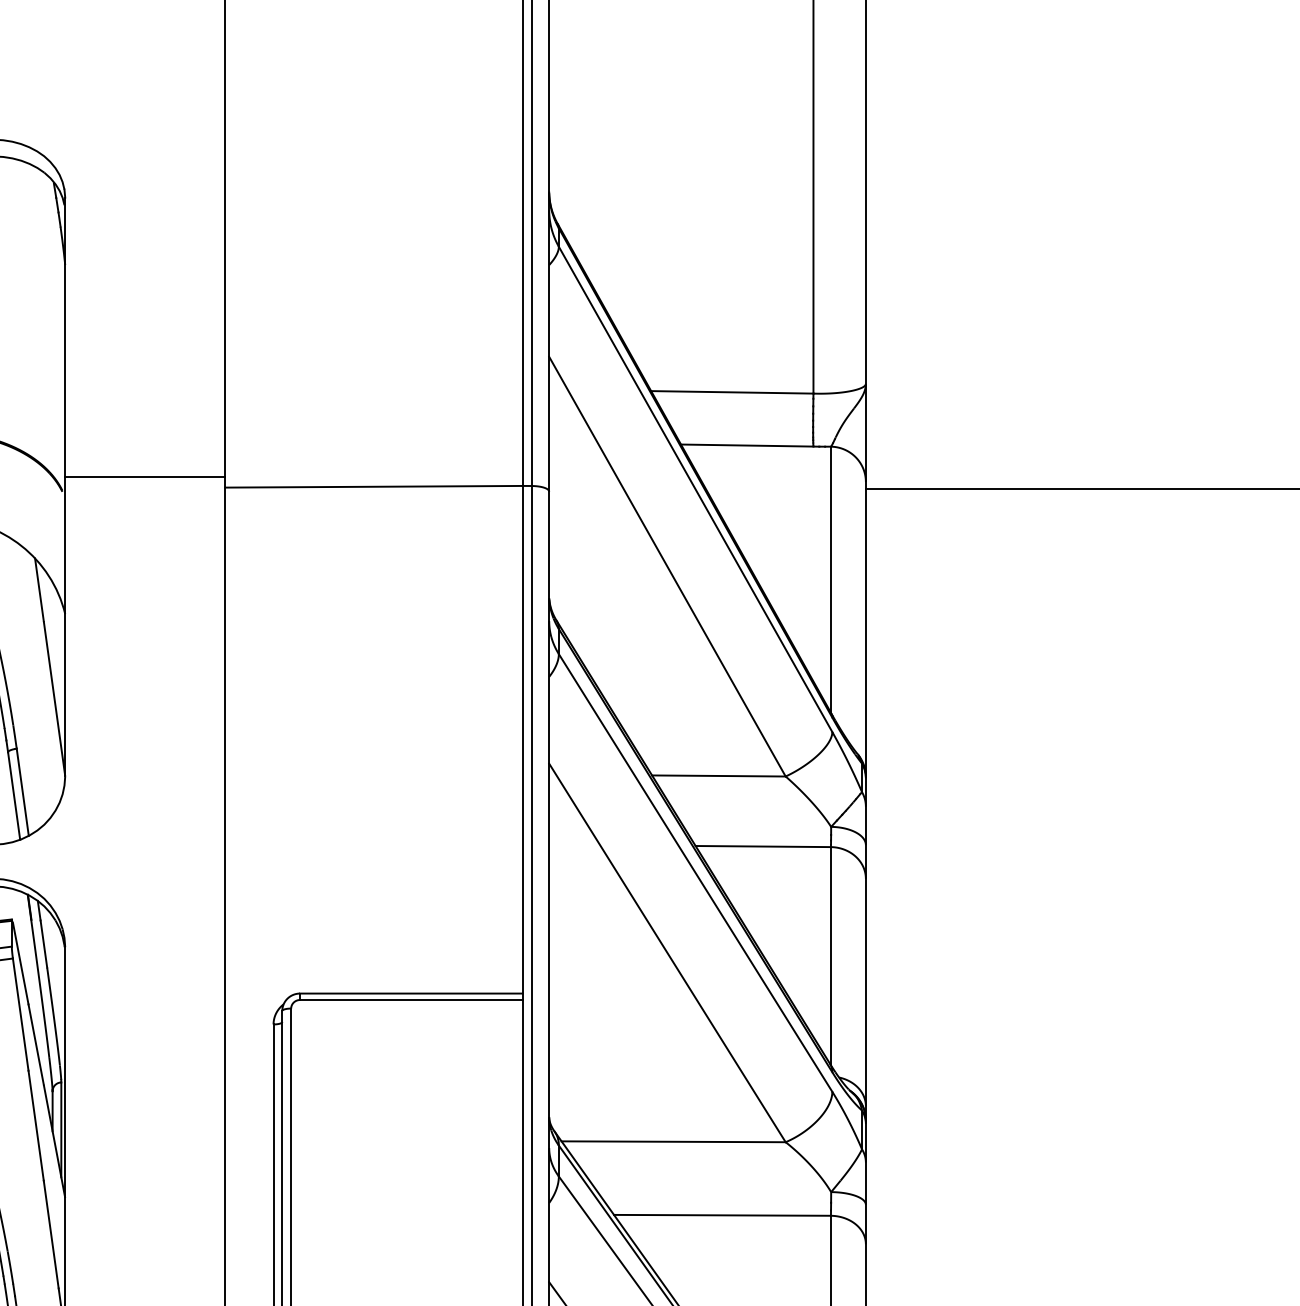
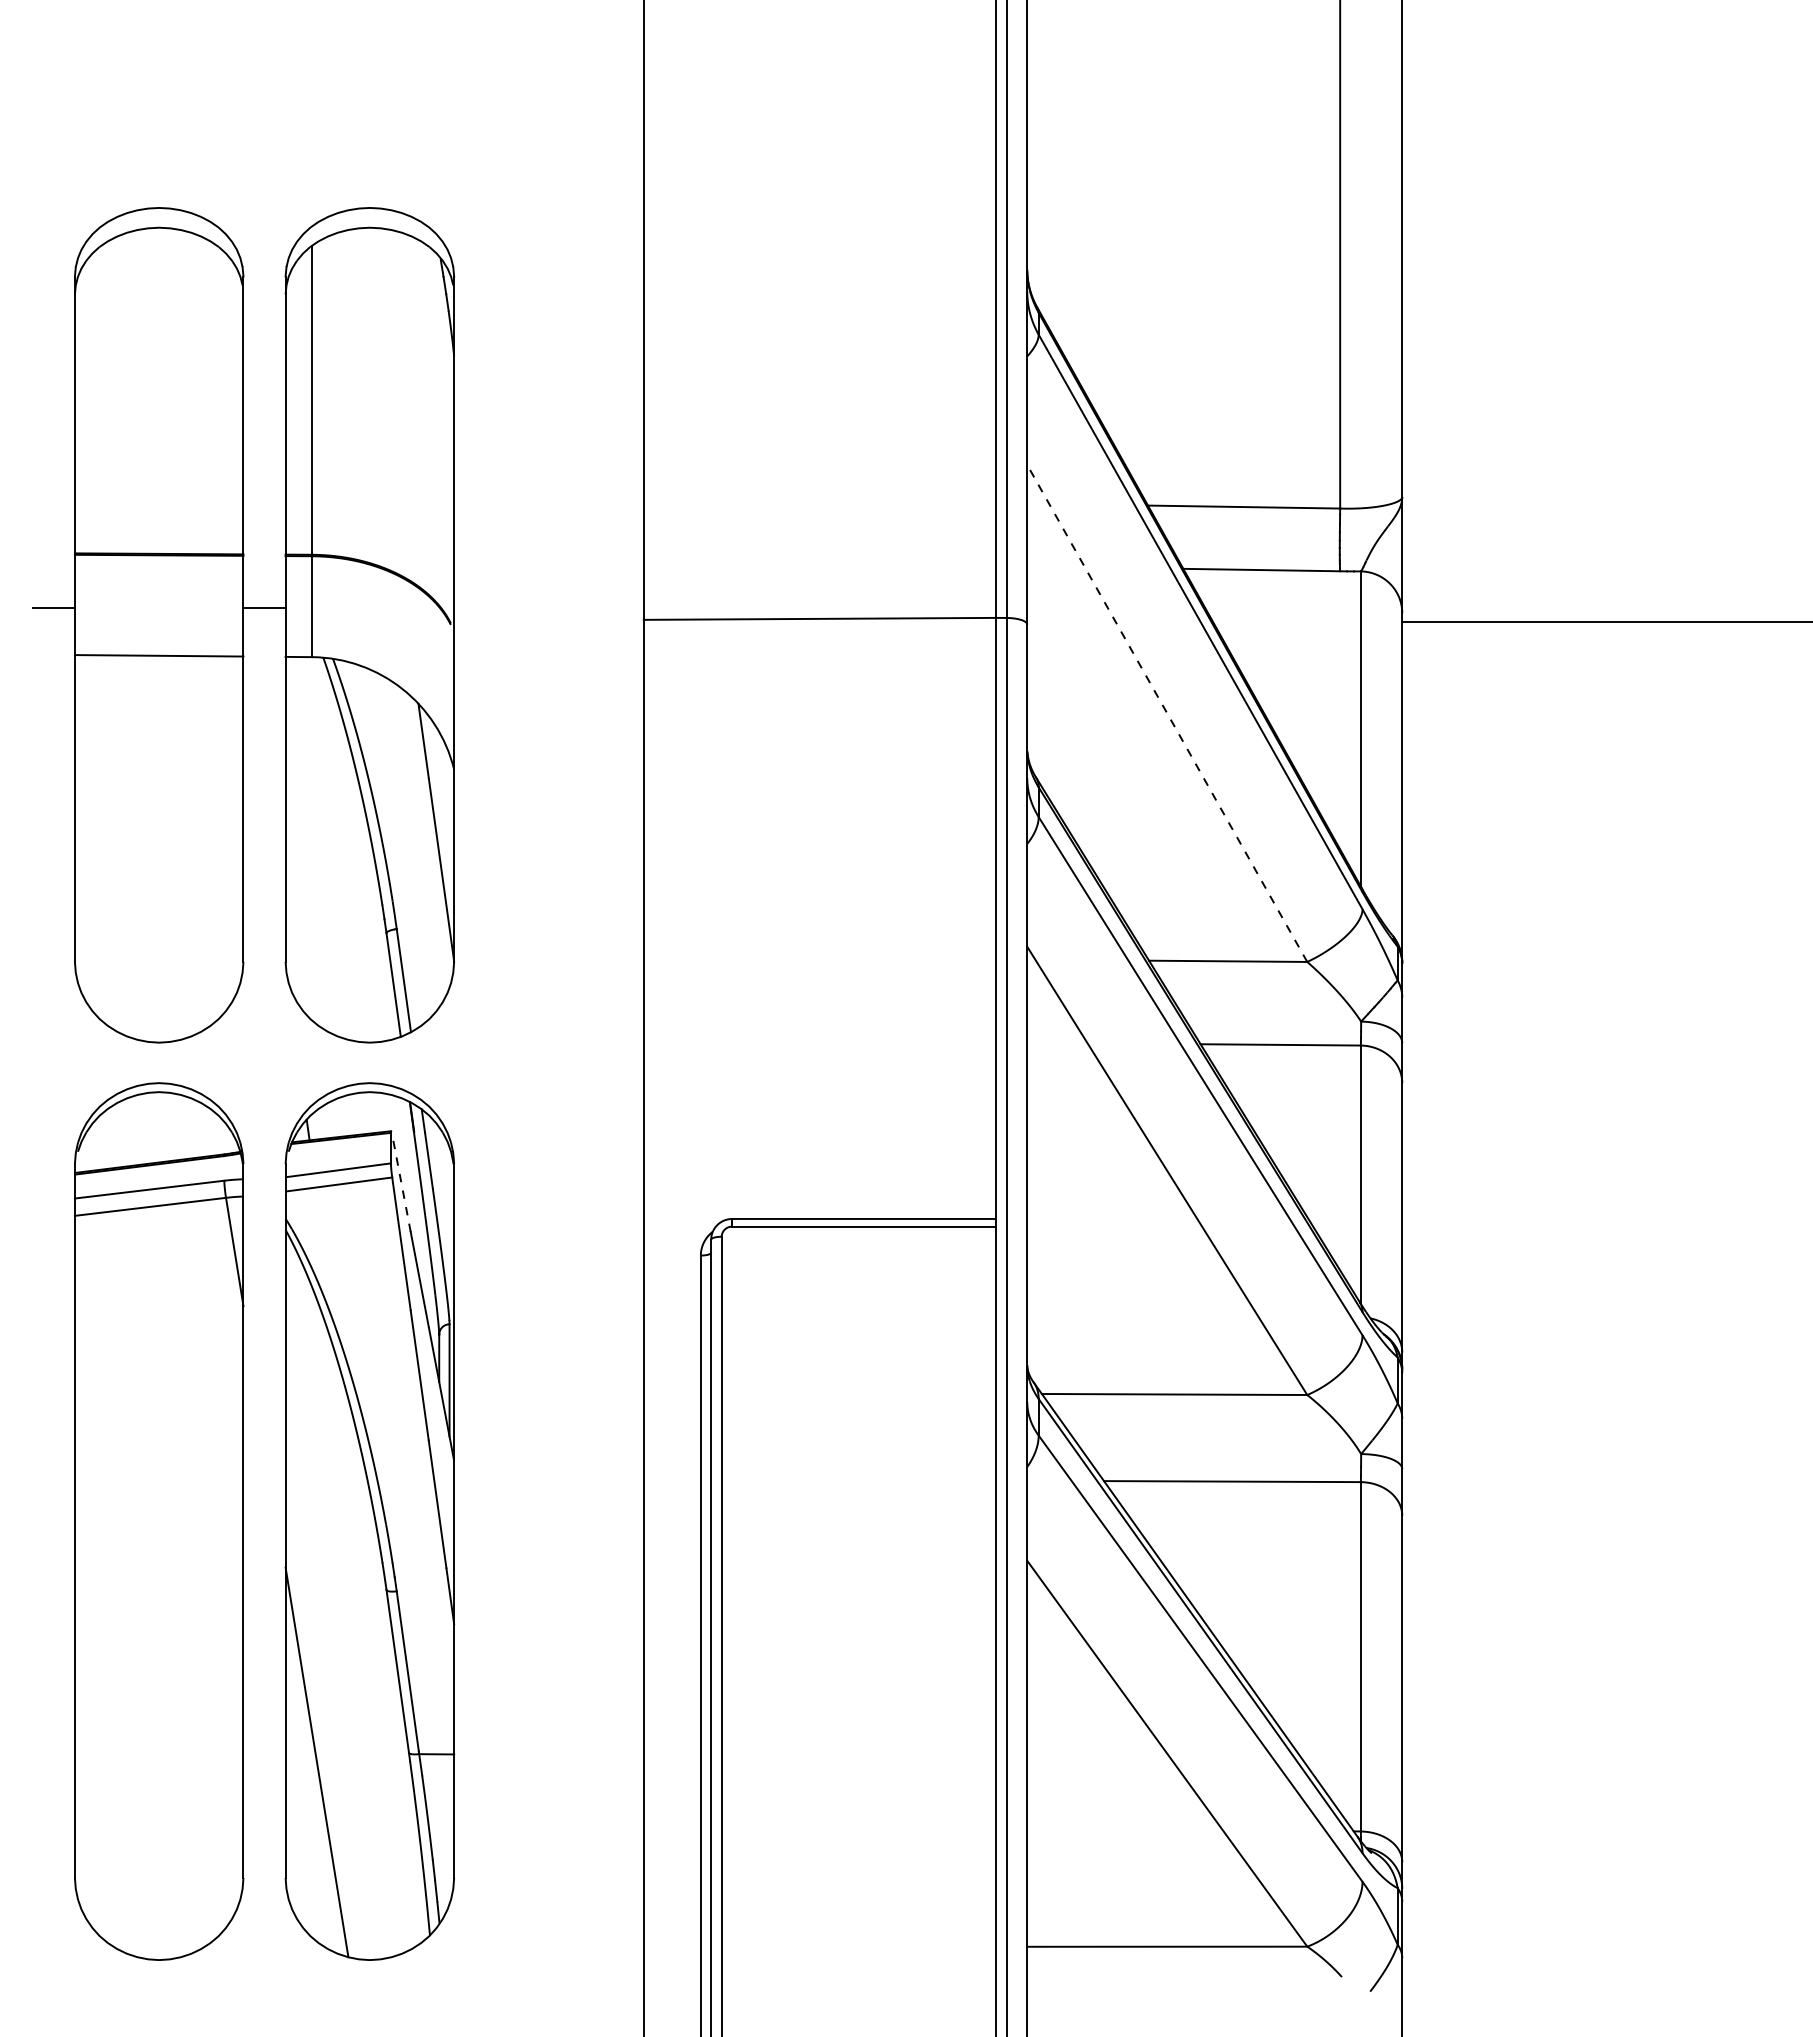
line: (144, 477) -> (548, 607), removed
line: (667, 566) -> (1167, 713), solid -> dashed
line: (20, 962) -> (401, 1182), solid -> dashed

